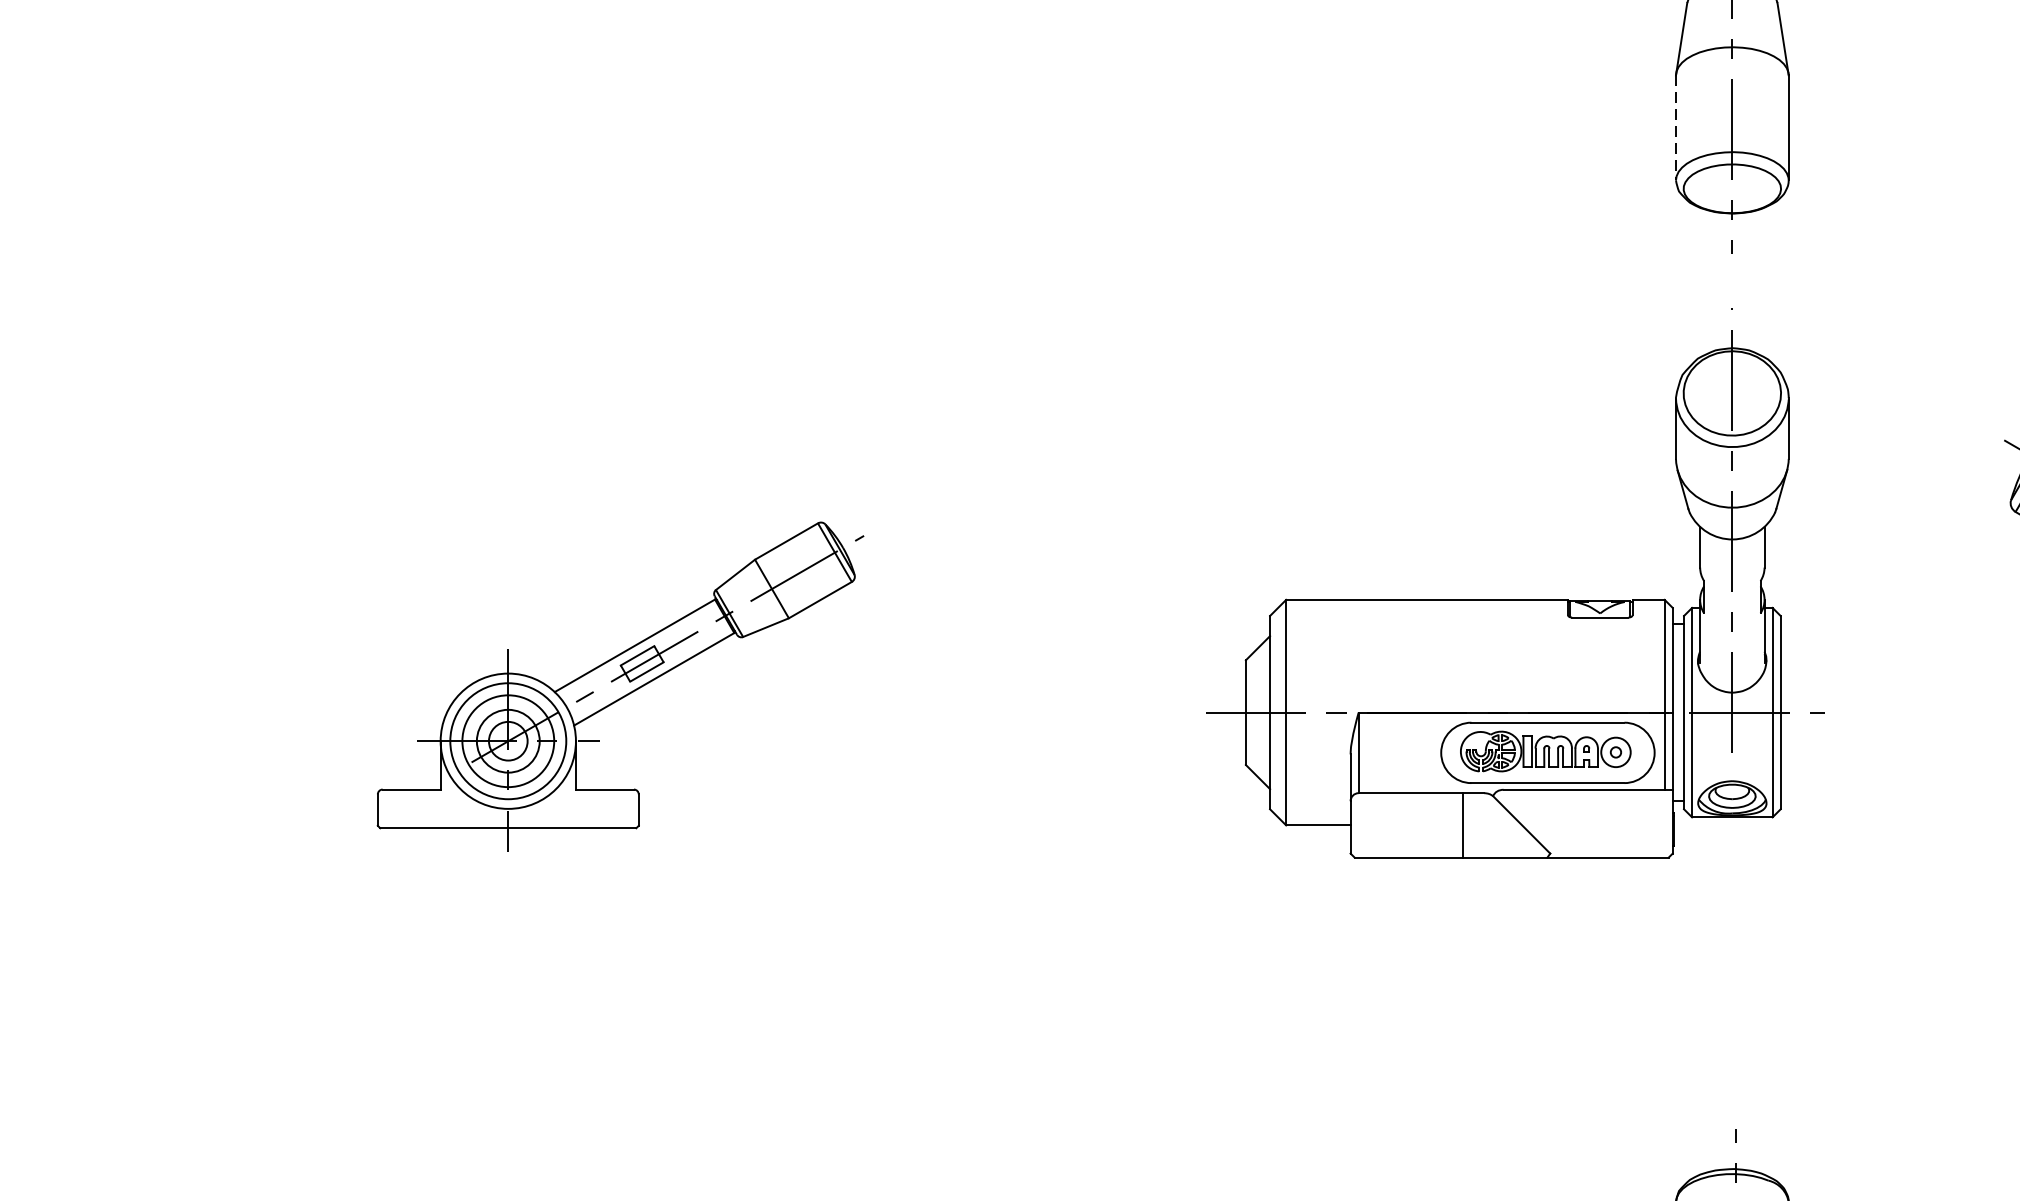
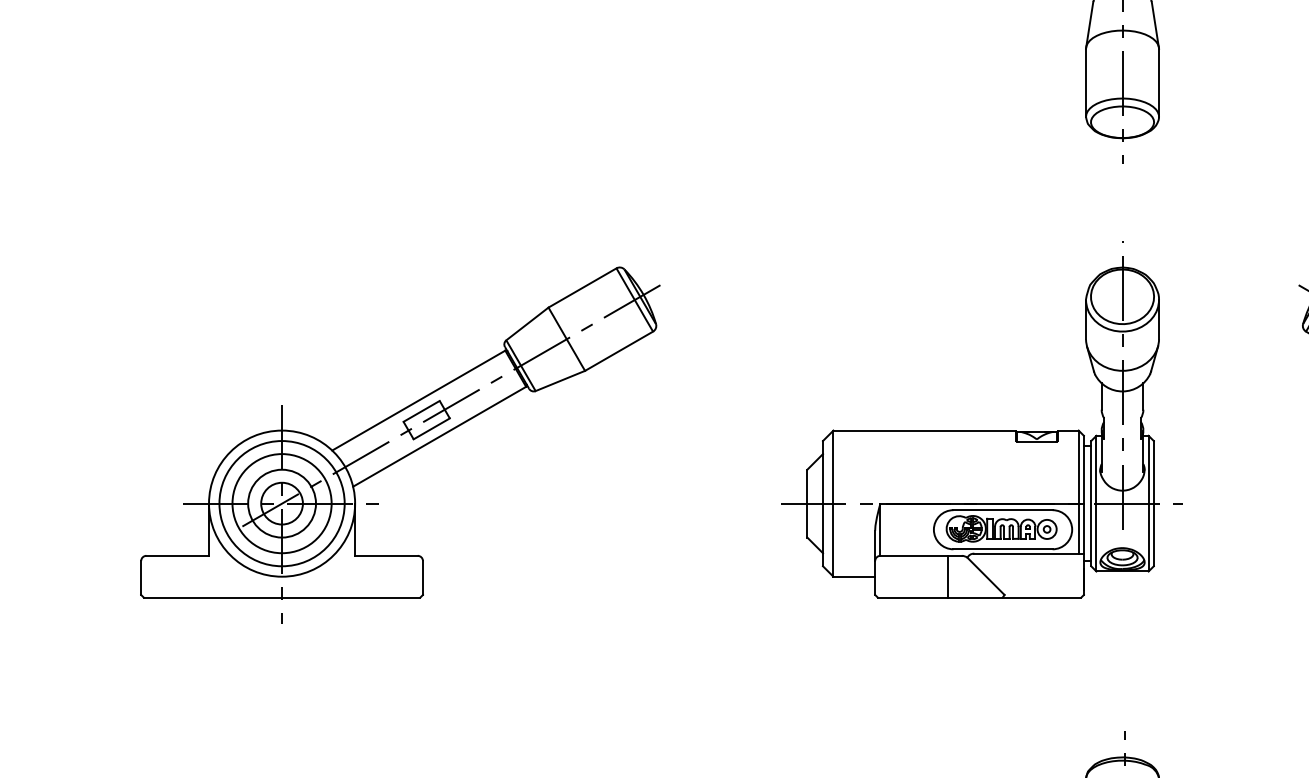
line: (1676, 127) -> (1086, 82), dashed -> solid
part: (1514, 599) -> (981, 430), moved
part: (617, 686) -> (400, 444), size x1.67

